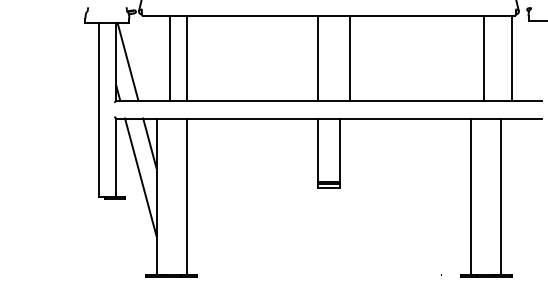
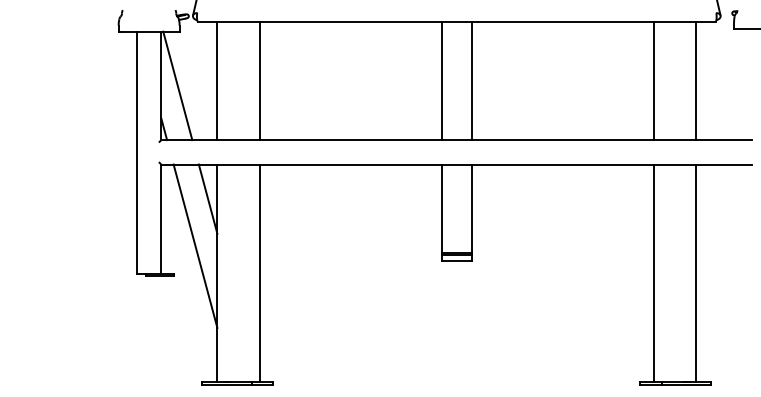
line: (169, 57) -> (217, 79), moved
line: (349, 57) -> (471, 79), moved
line: (483, 57) -> (653, 79), moved
line: (512, 57) -> (696, 79), moved

